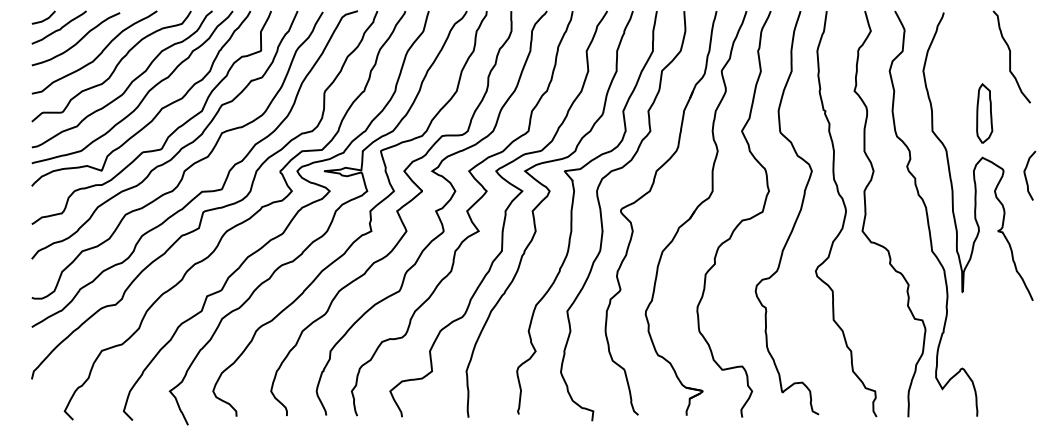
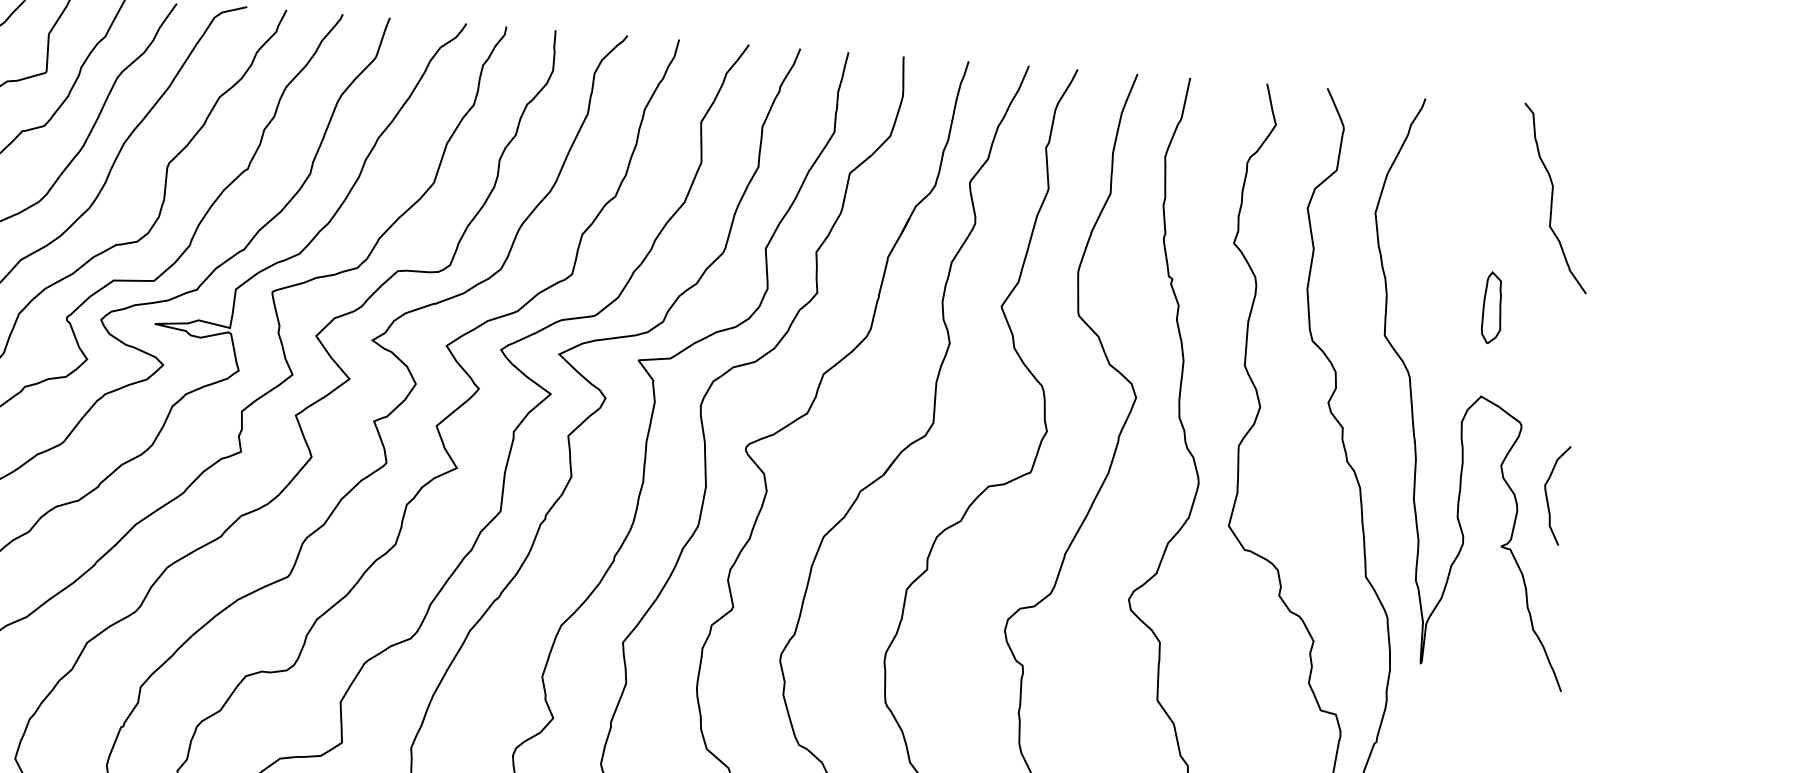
part: (984, 113) -> (1492, 307), size x0.6
curve: (1026, 175) -> (1548, 494), moved

